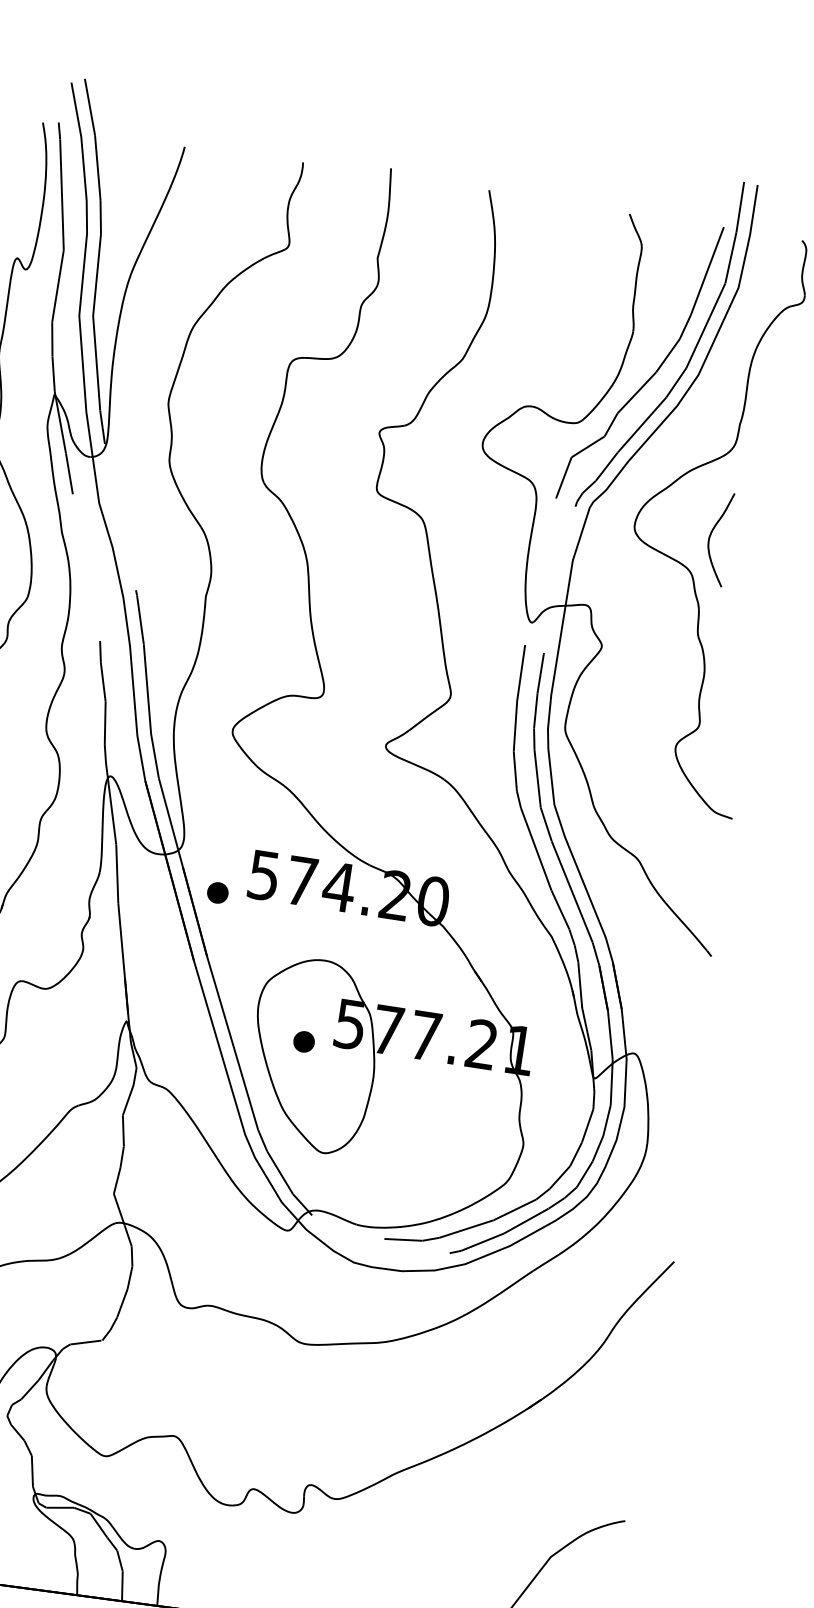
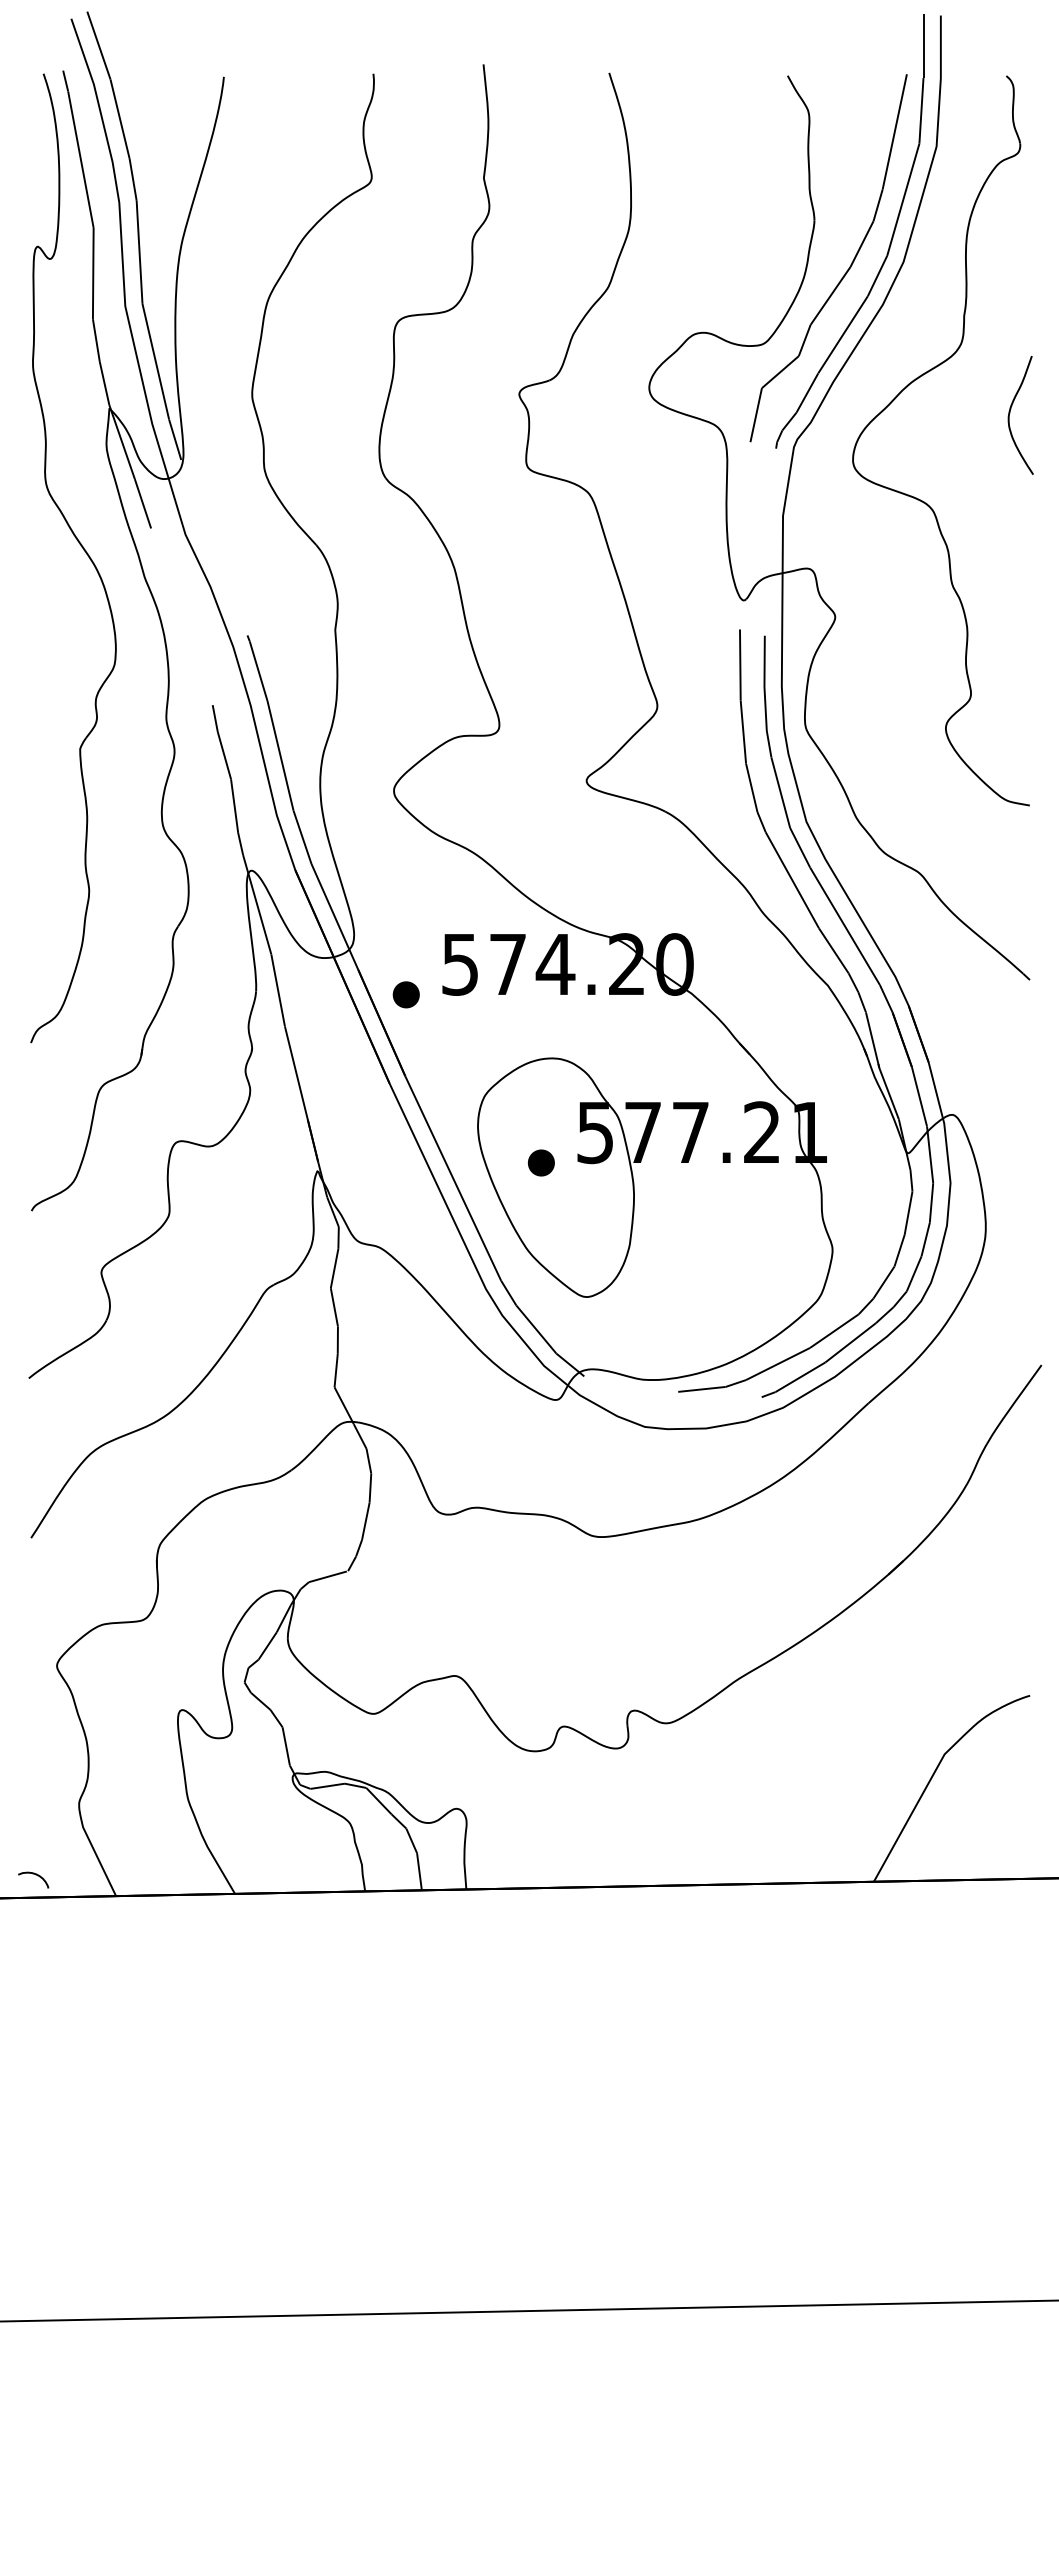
curve: (710, 536) -> (1010, 413), moved

